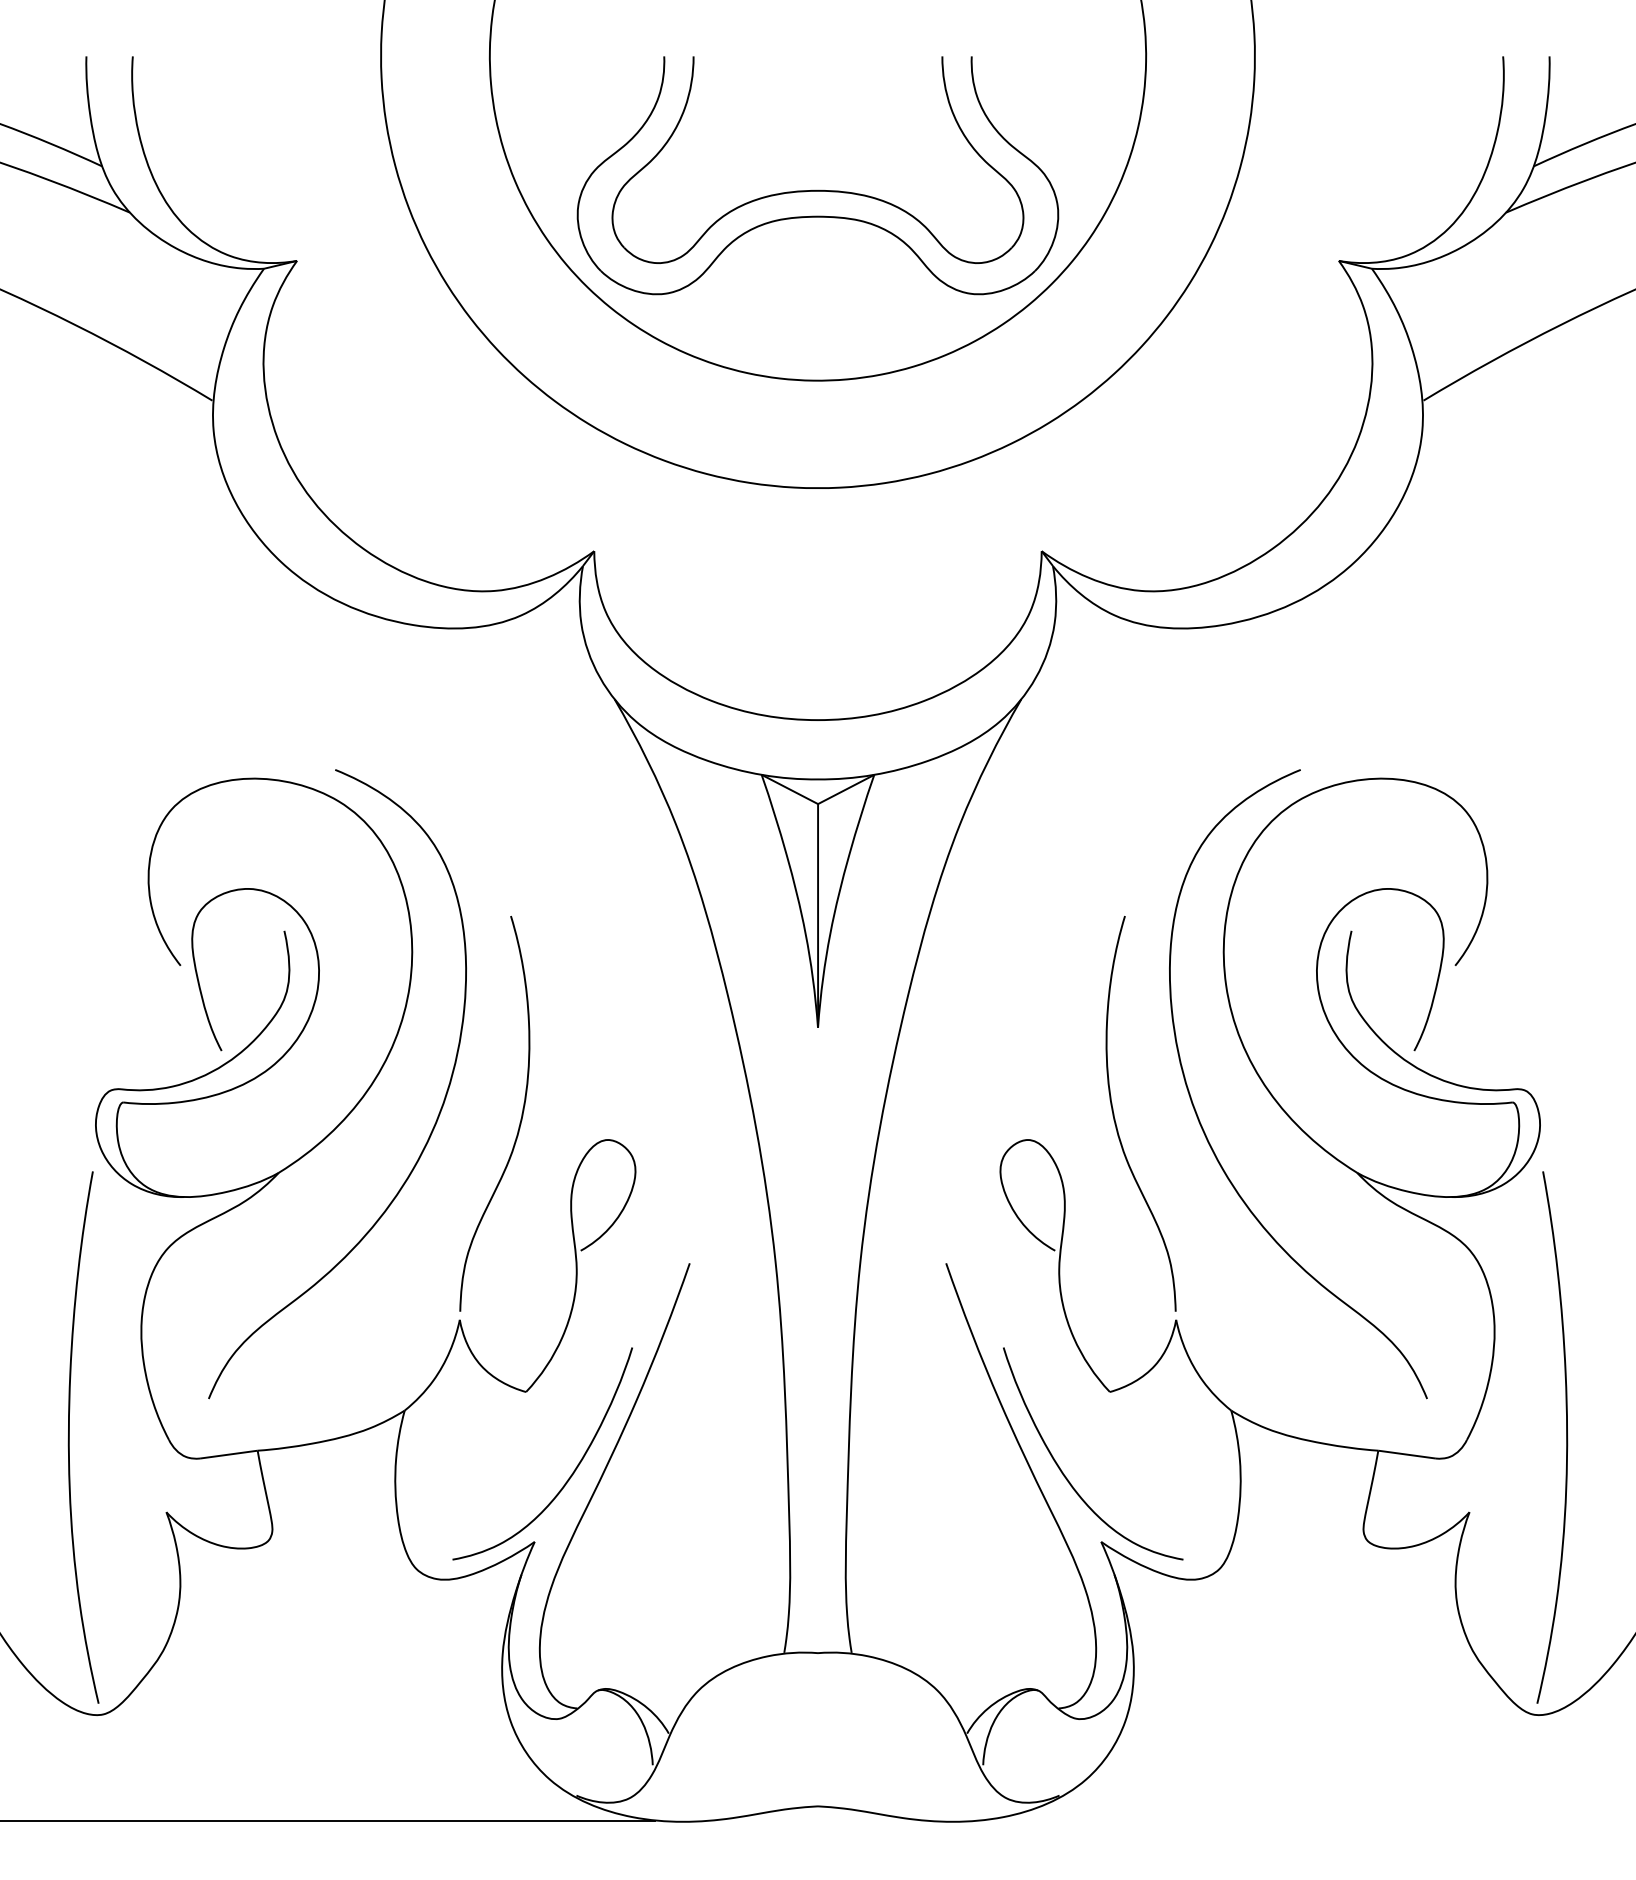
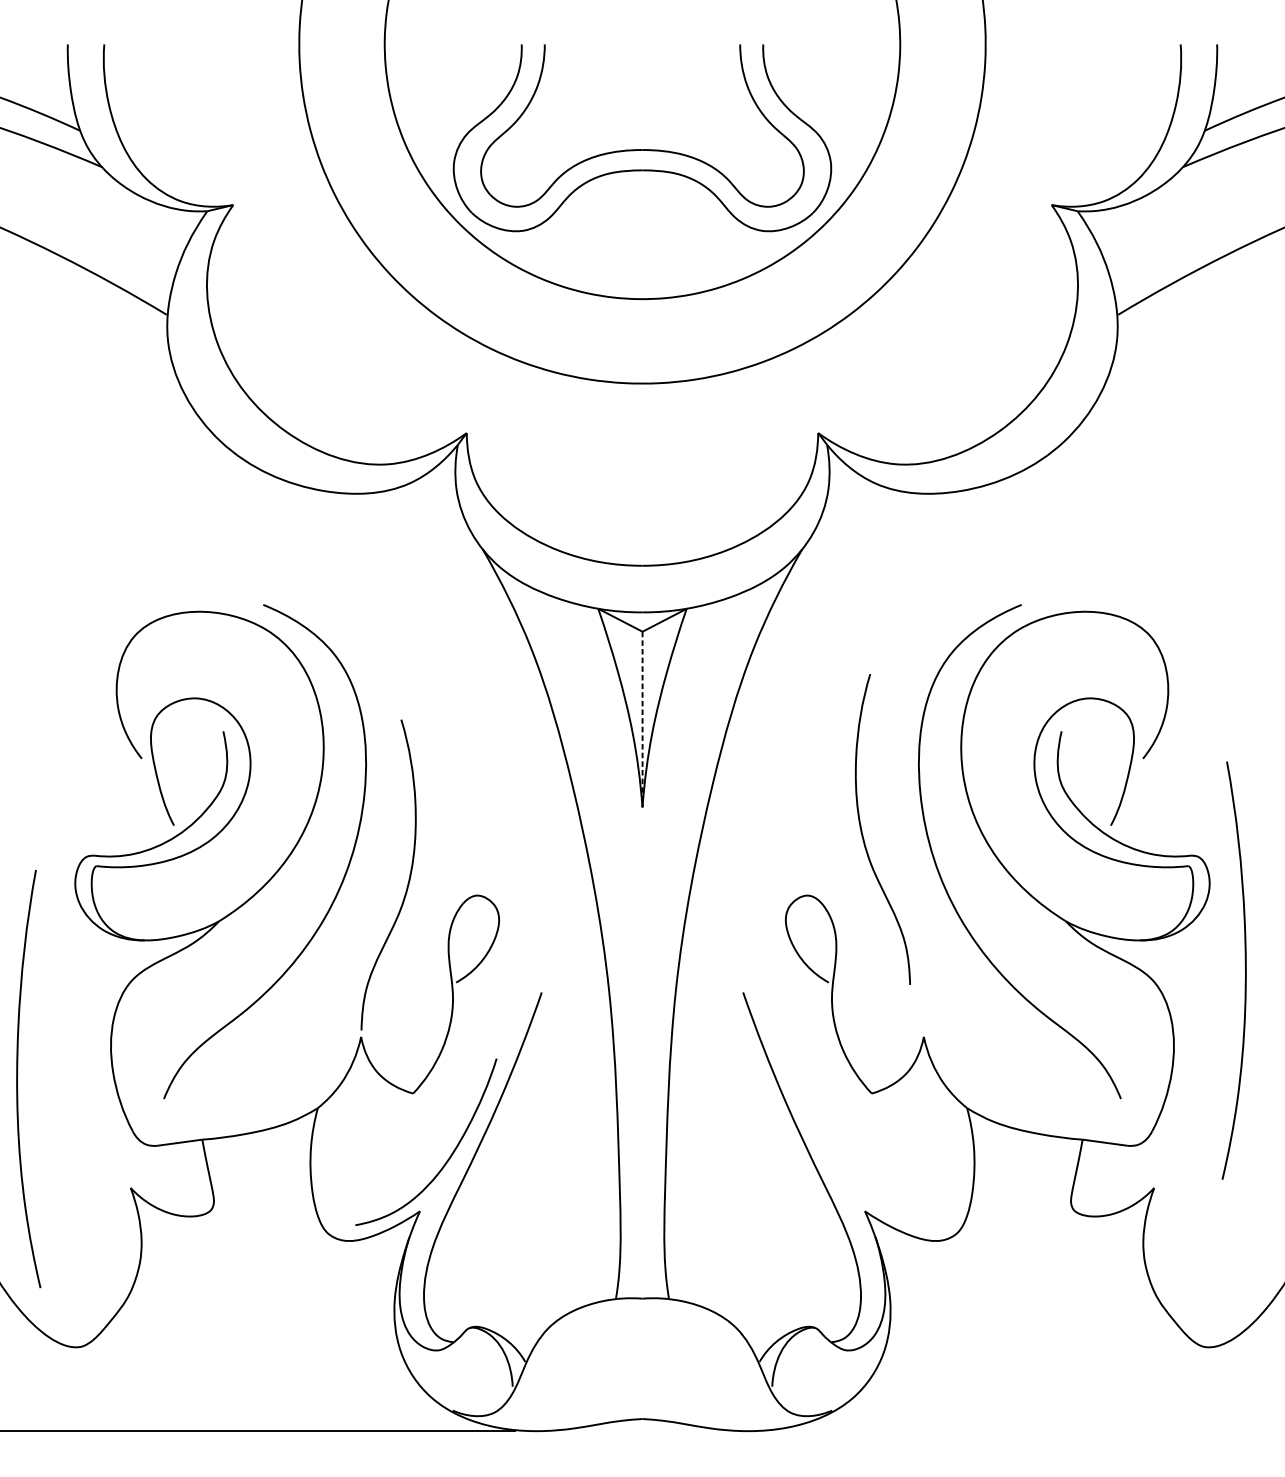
line: (818, 915) -> (642, 719), solid -> dashed
curve: (1115, 1118) -> (862, 833), moved
curve: (69, 1437) -> (17, 1079), moved
curve: (1566, 1437) -> (1245, 970), moved
curve: (1066, 1476) -> (837, 1159), removed

